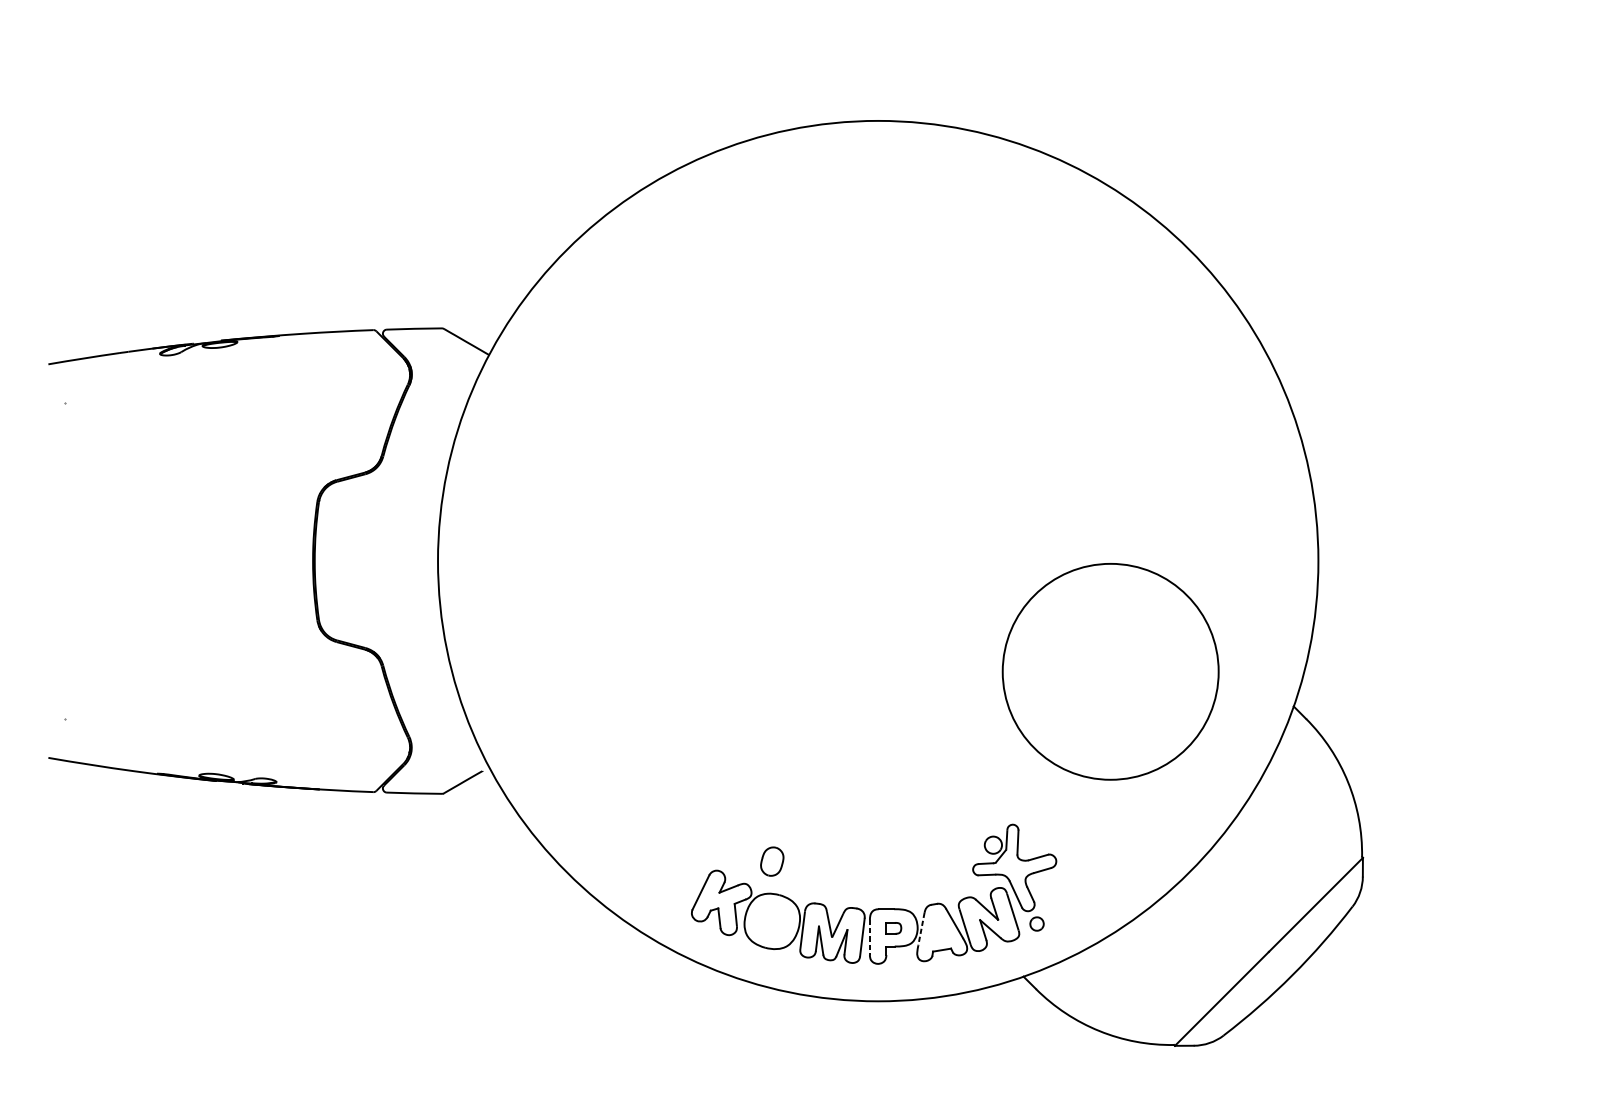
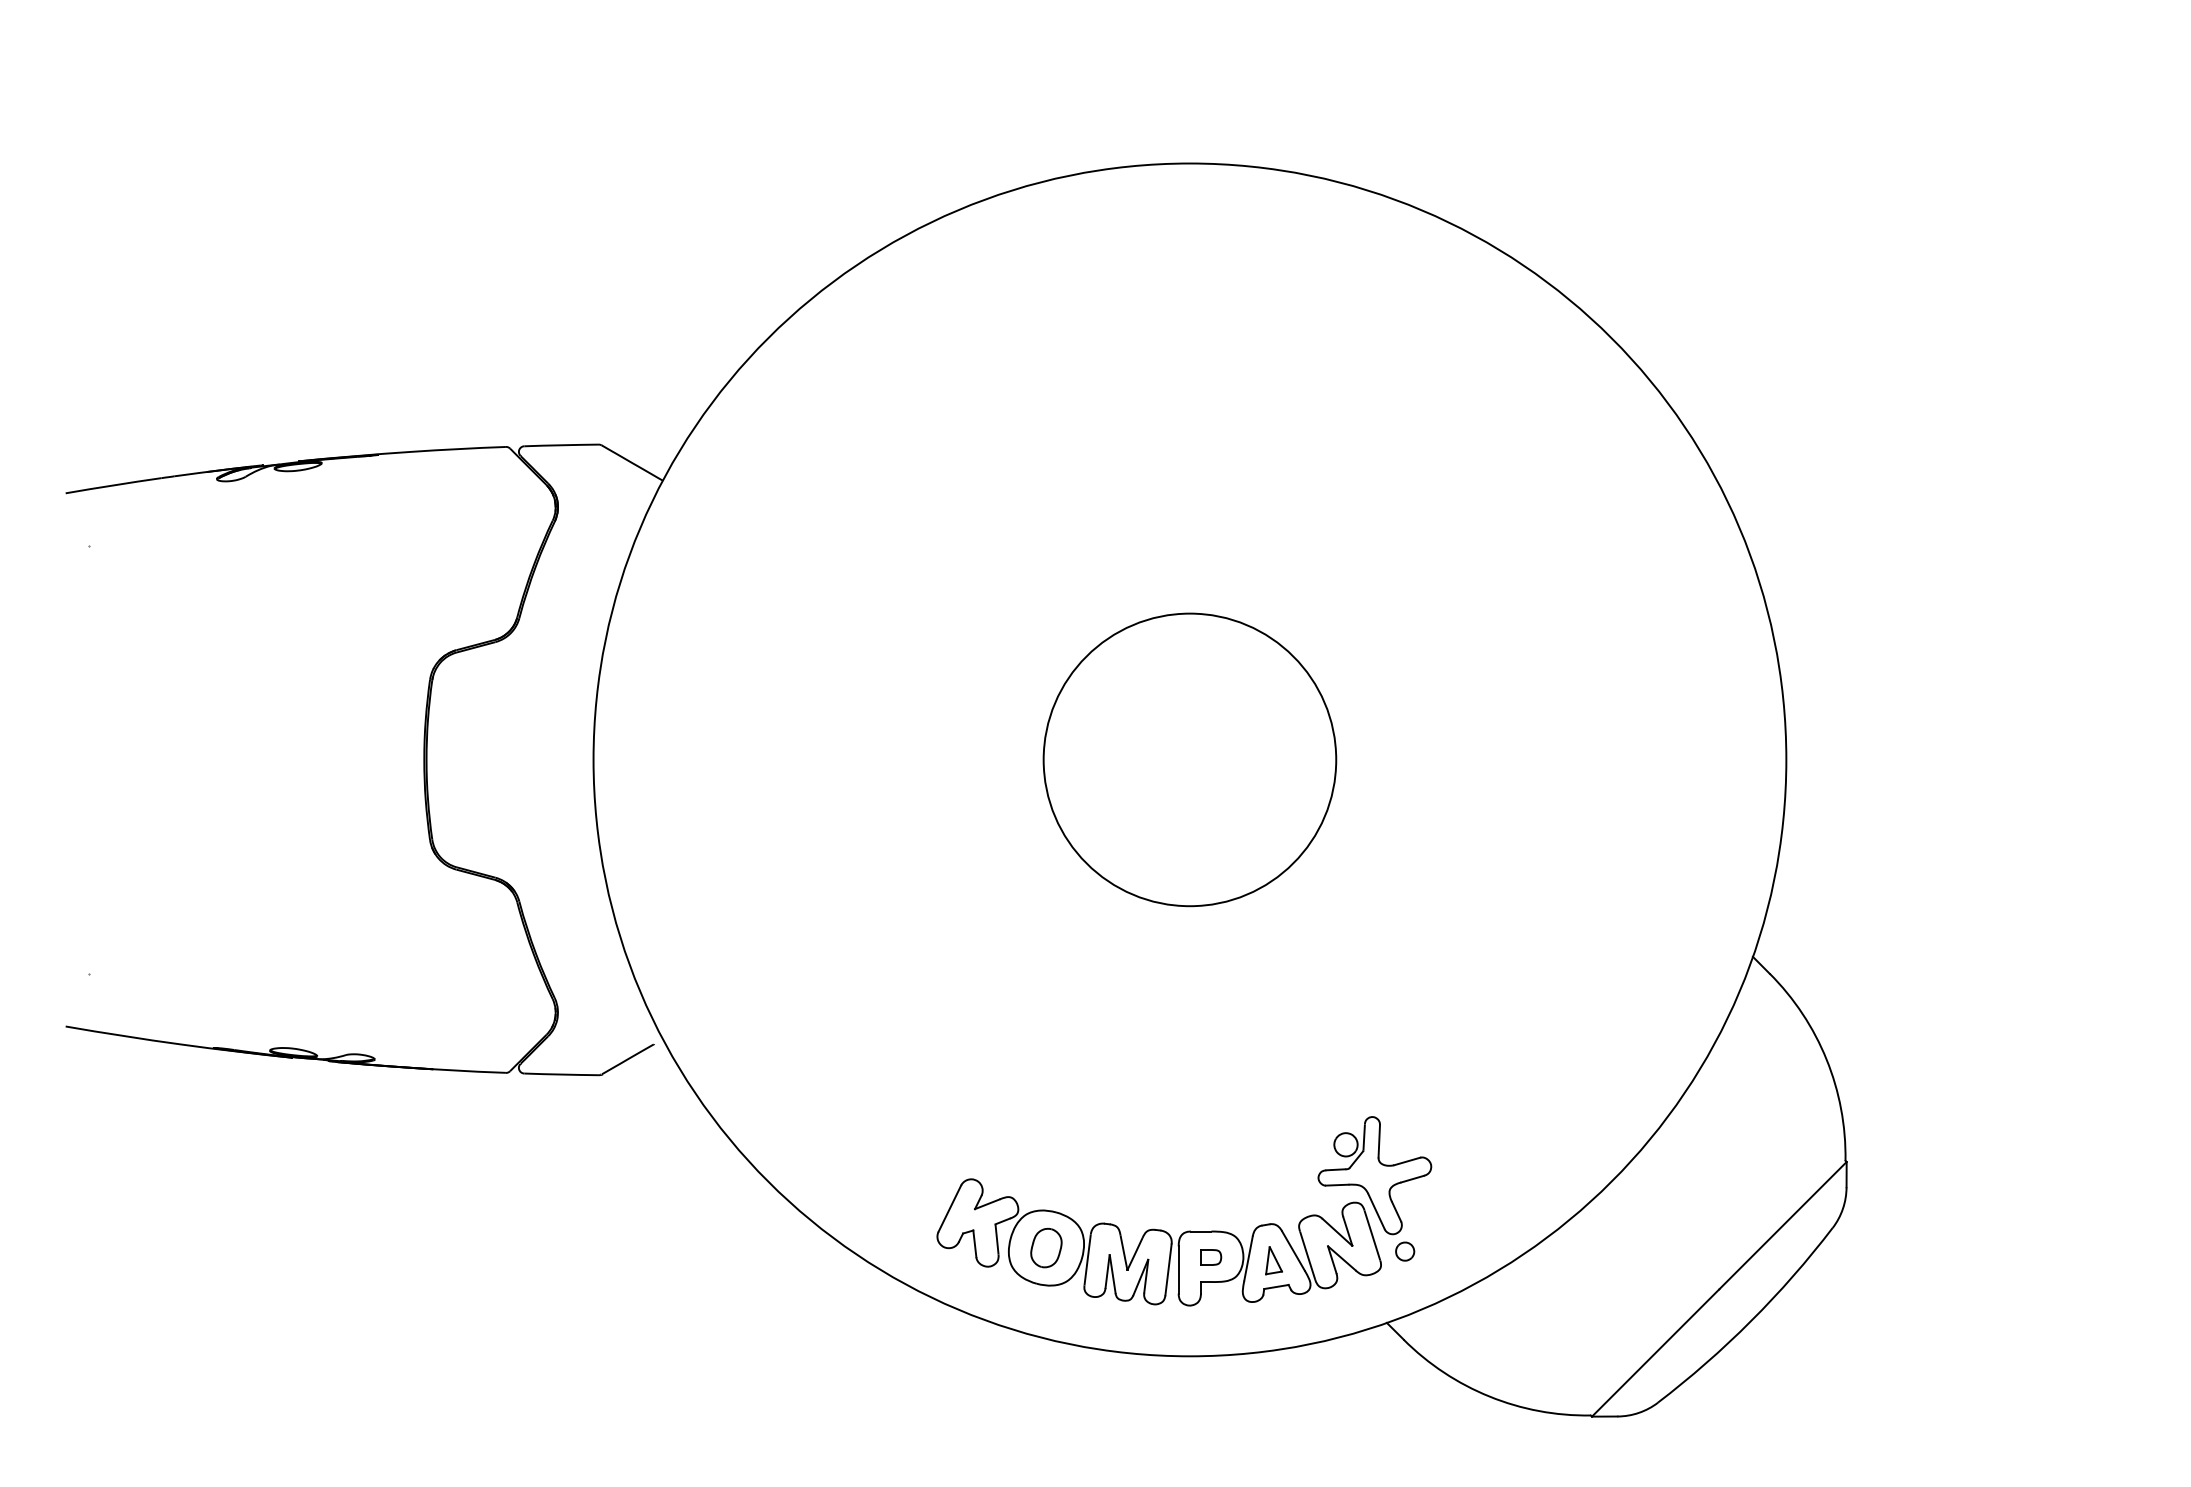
circle: (1110, 671) -> (1189, 759), moved
part: (772, 861) -> (1046, 1247), moved
line: (921, 929) -> (1248, 1258), dashed -> solid
part: (939, 930) -> (1273, 1260), added
line: (869, 937) -> (1178, 1269), dashed -> solid

